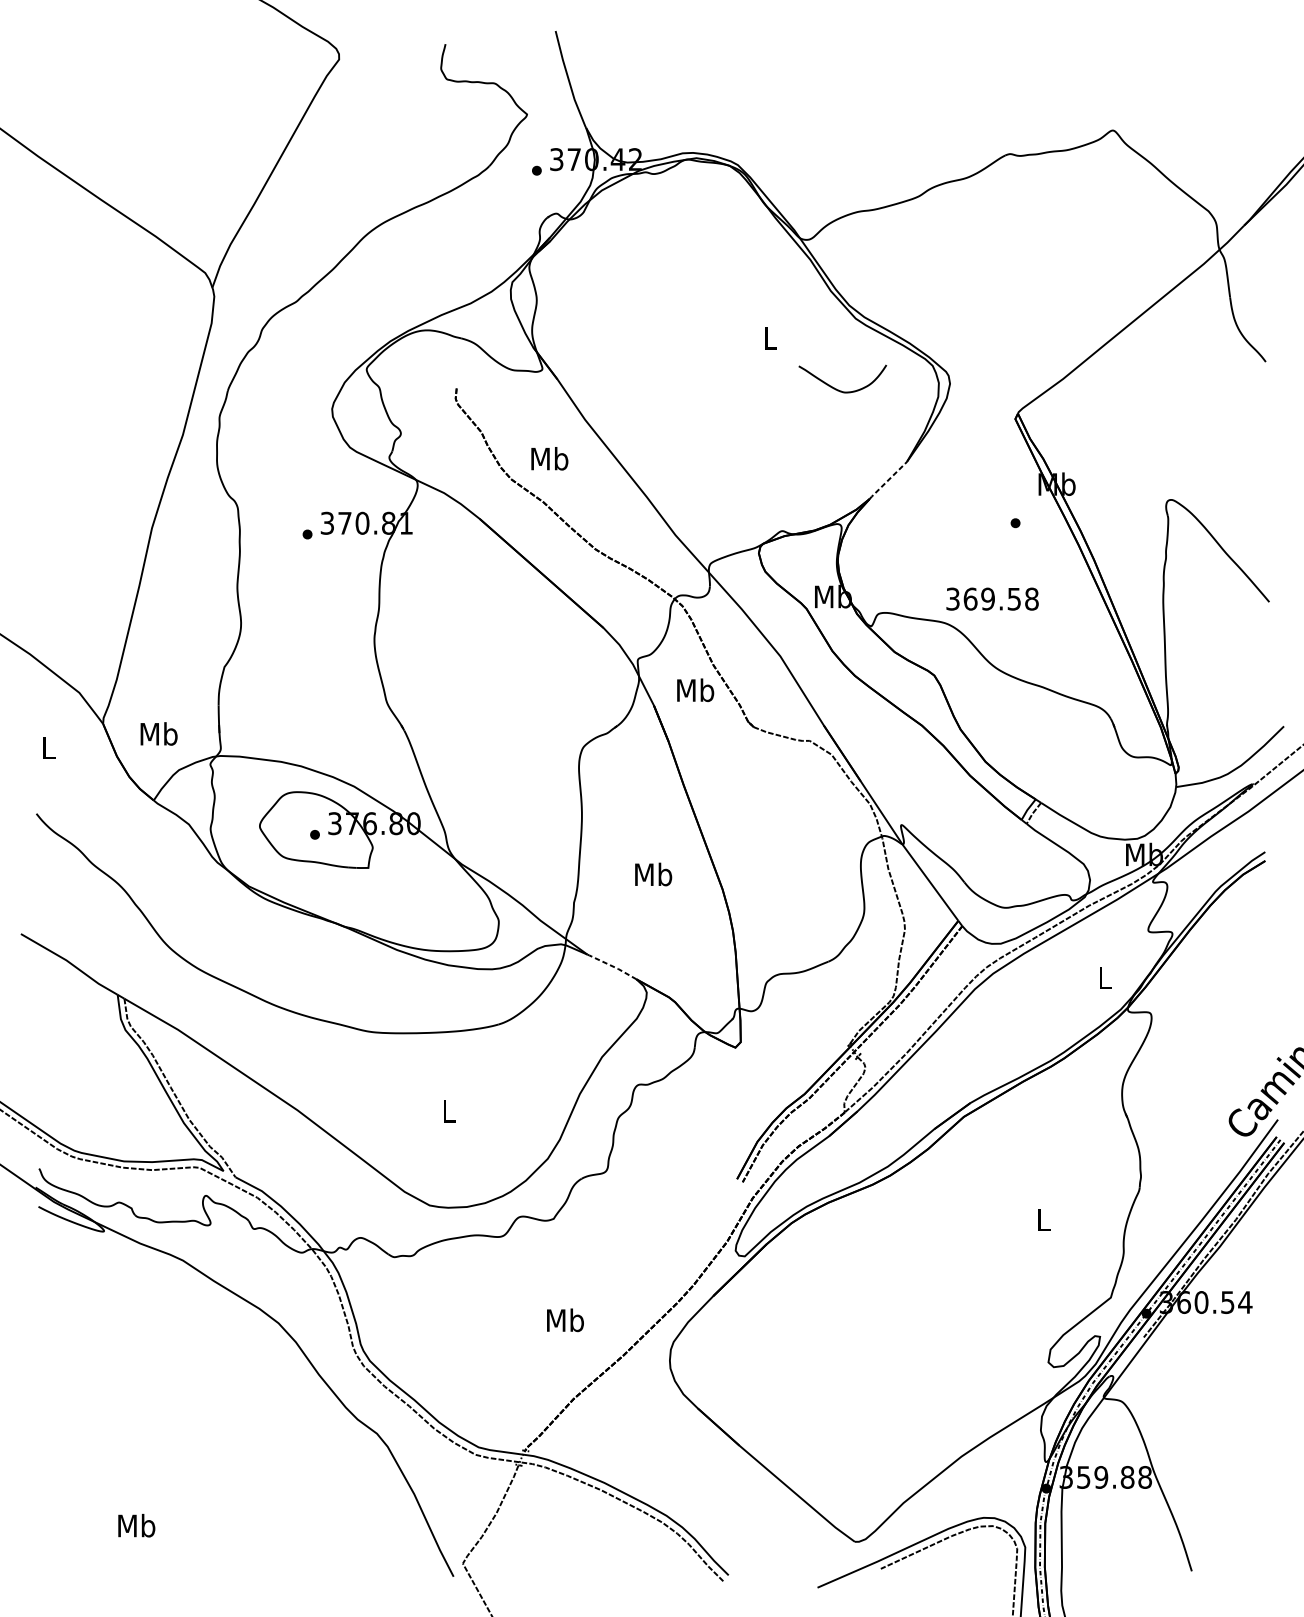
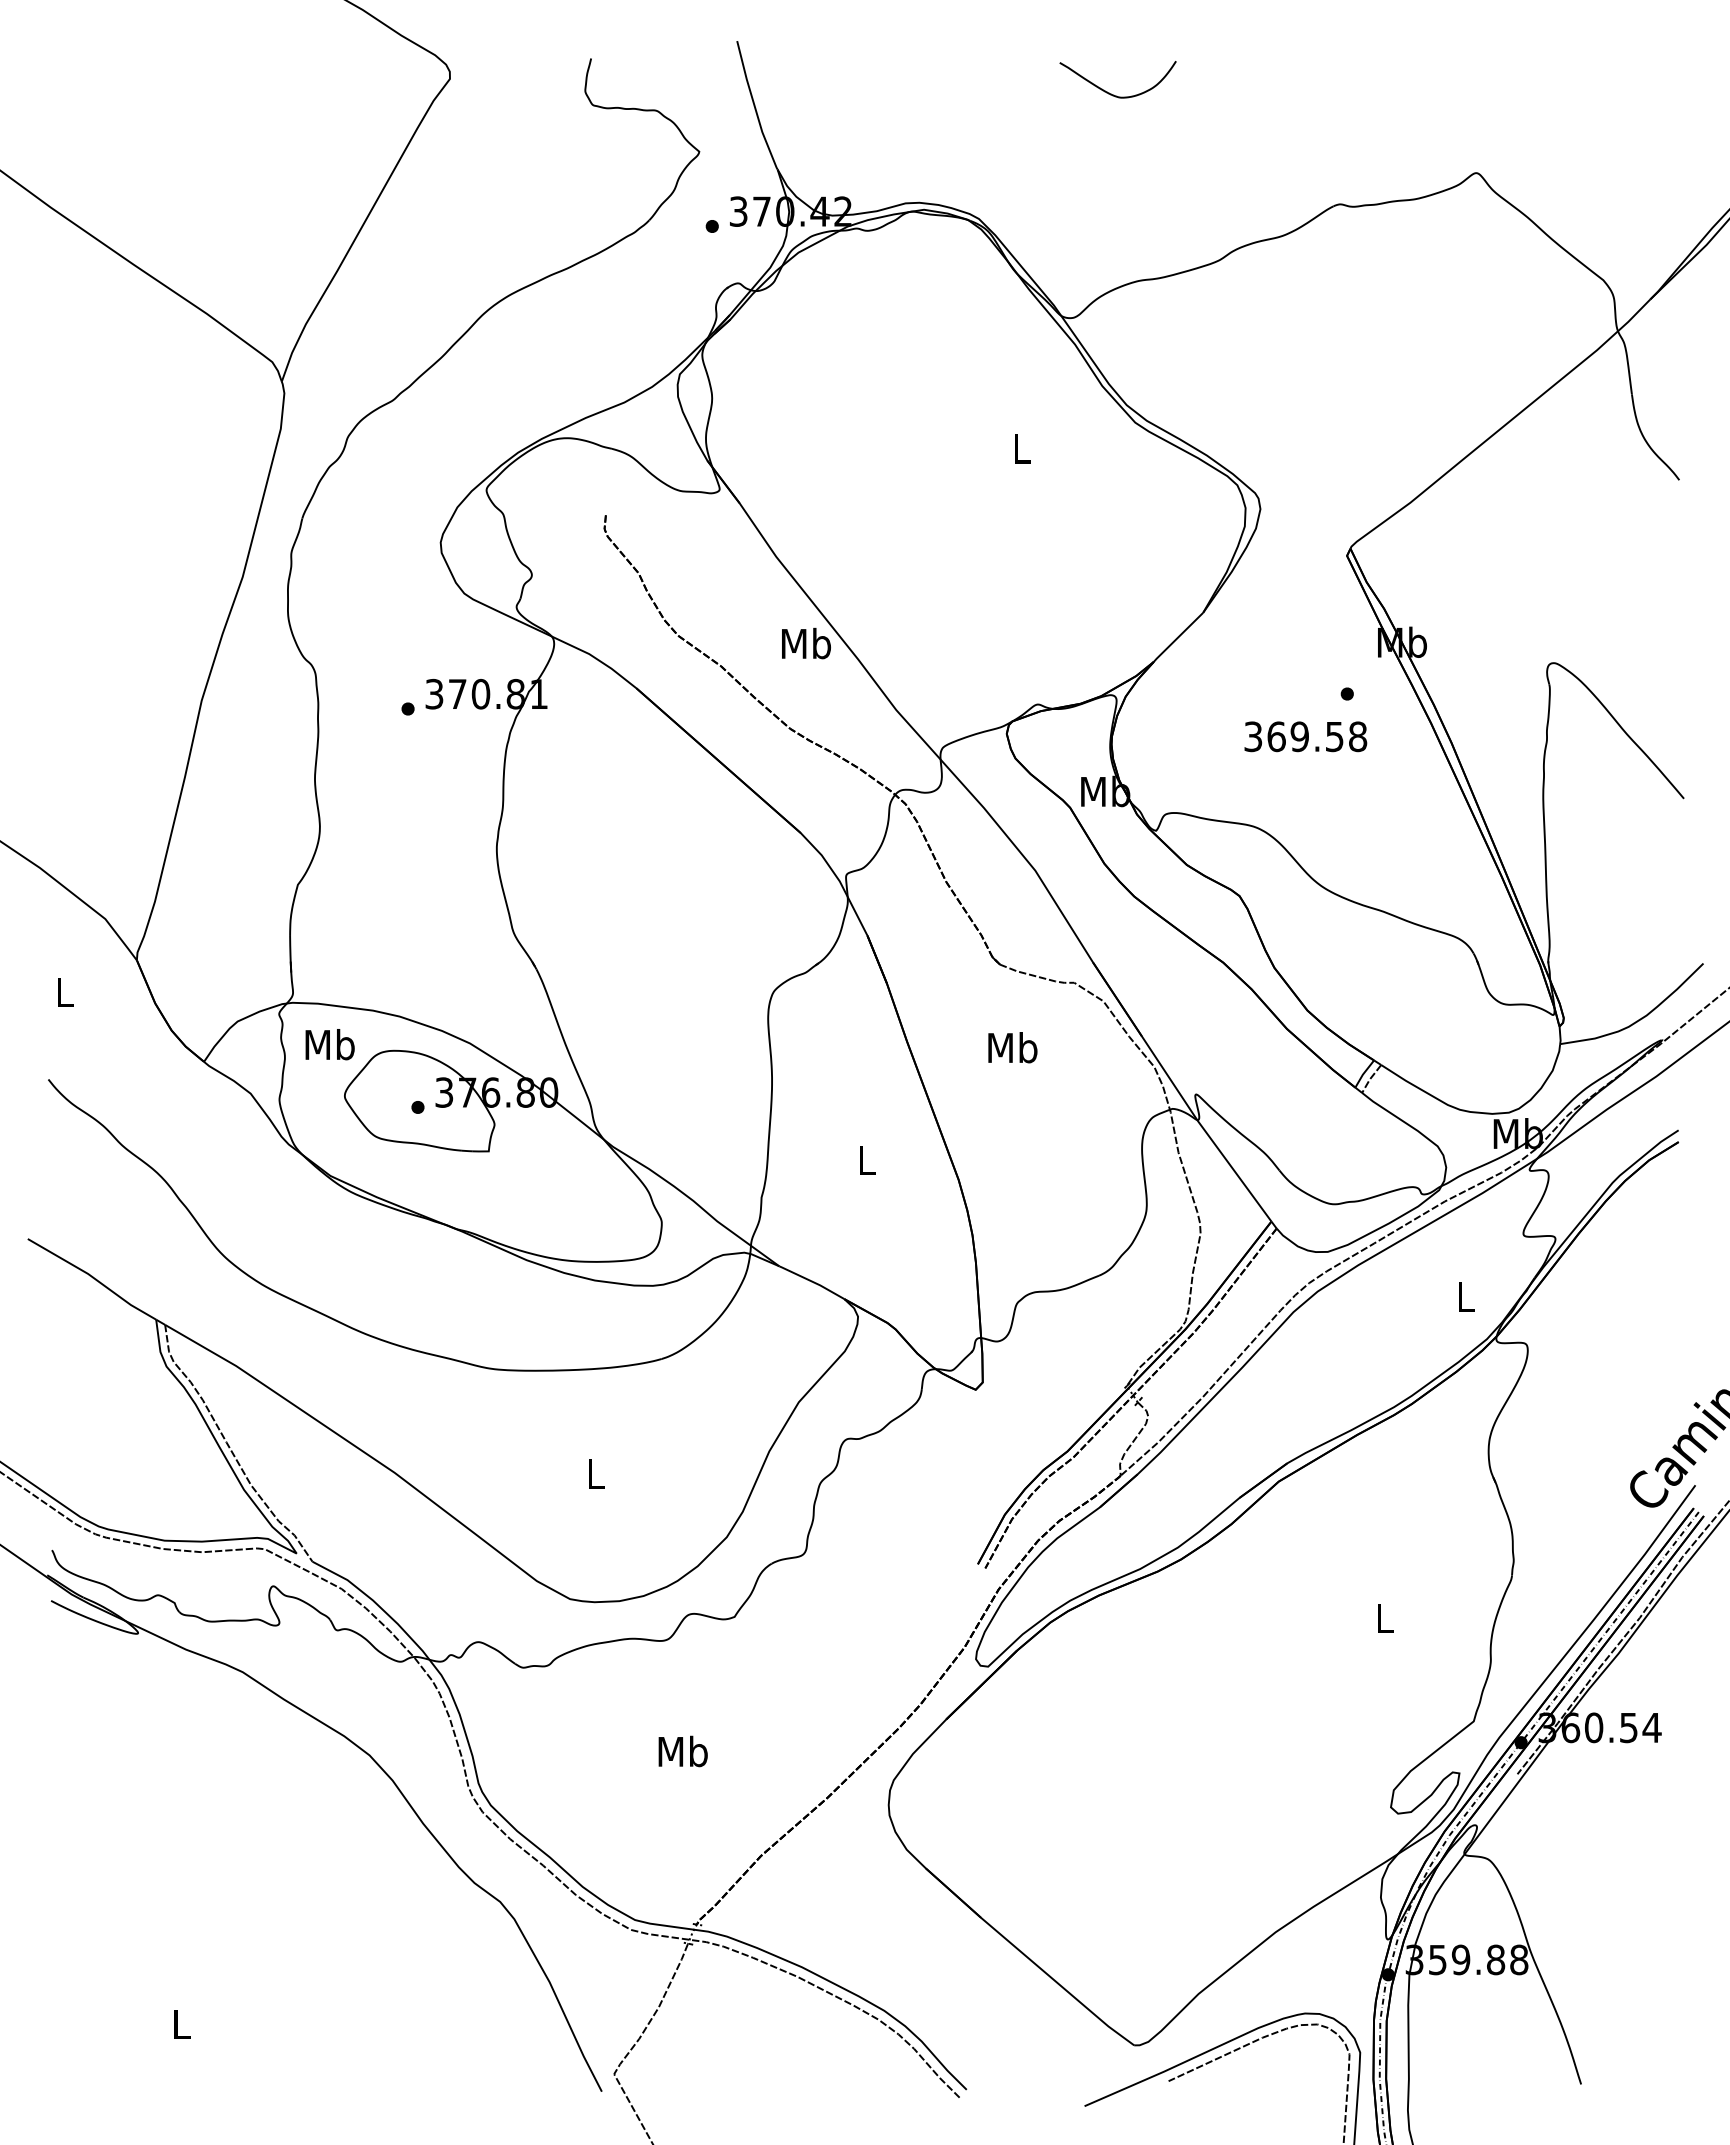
curve: (837, 389) -> (1111, 93), moved
text: (549, 458) -> (806, 643), moved
line: (887, 480) -> (1177, 637), dashed -> solid
text: (992, 598) -> (1305, 736), moved
text: (695, 690) -> (1012, 1047), moved
text: (158, 733) -> (329, 1044), moved
text: (653, 874) -> (866, 1159), Mb -> L
line: (612, 966) -> (812, 1281), dashed -> solid
text: (564, 1320) -> (682, 1751), moved
text: (136, 1525) -> (181, 2023), Mb -> L

